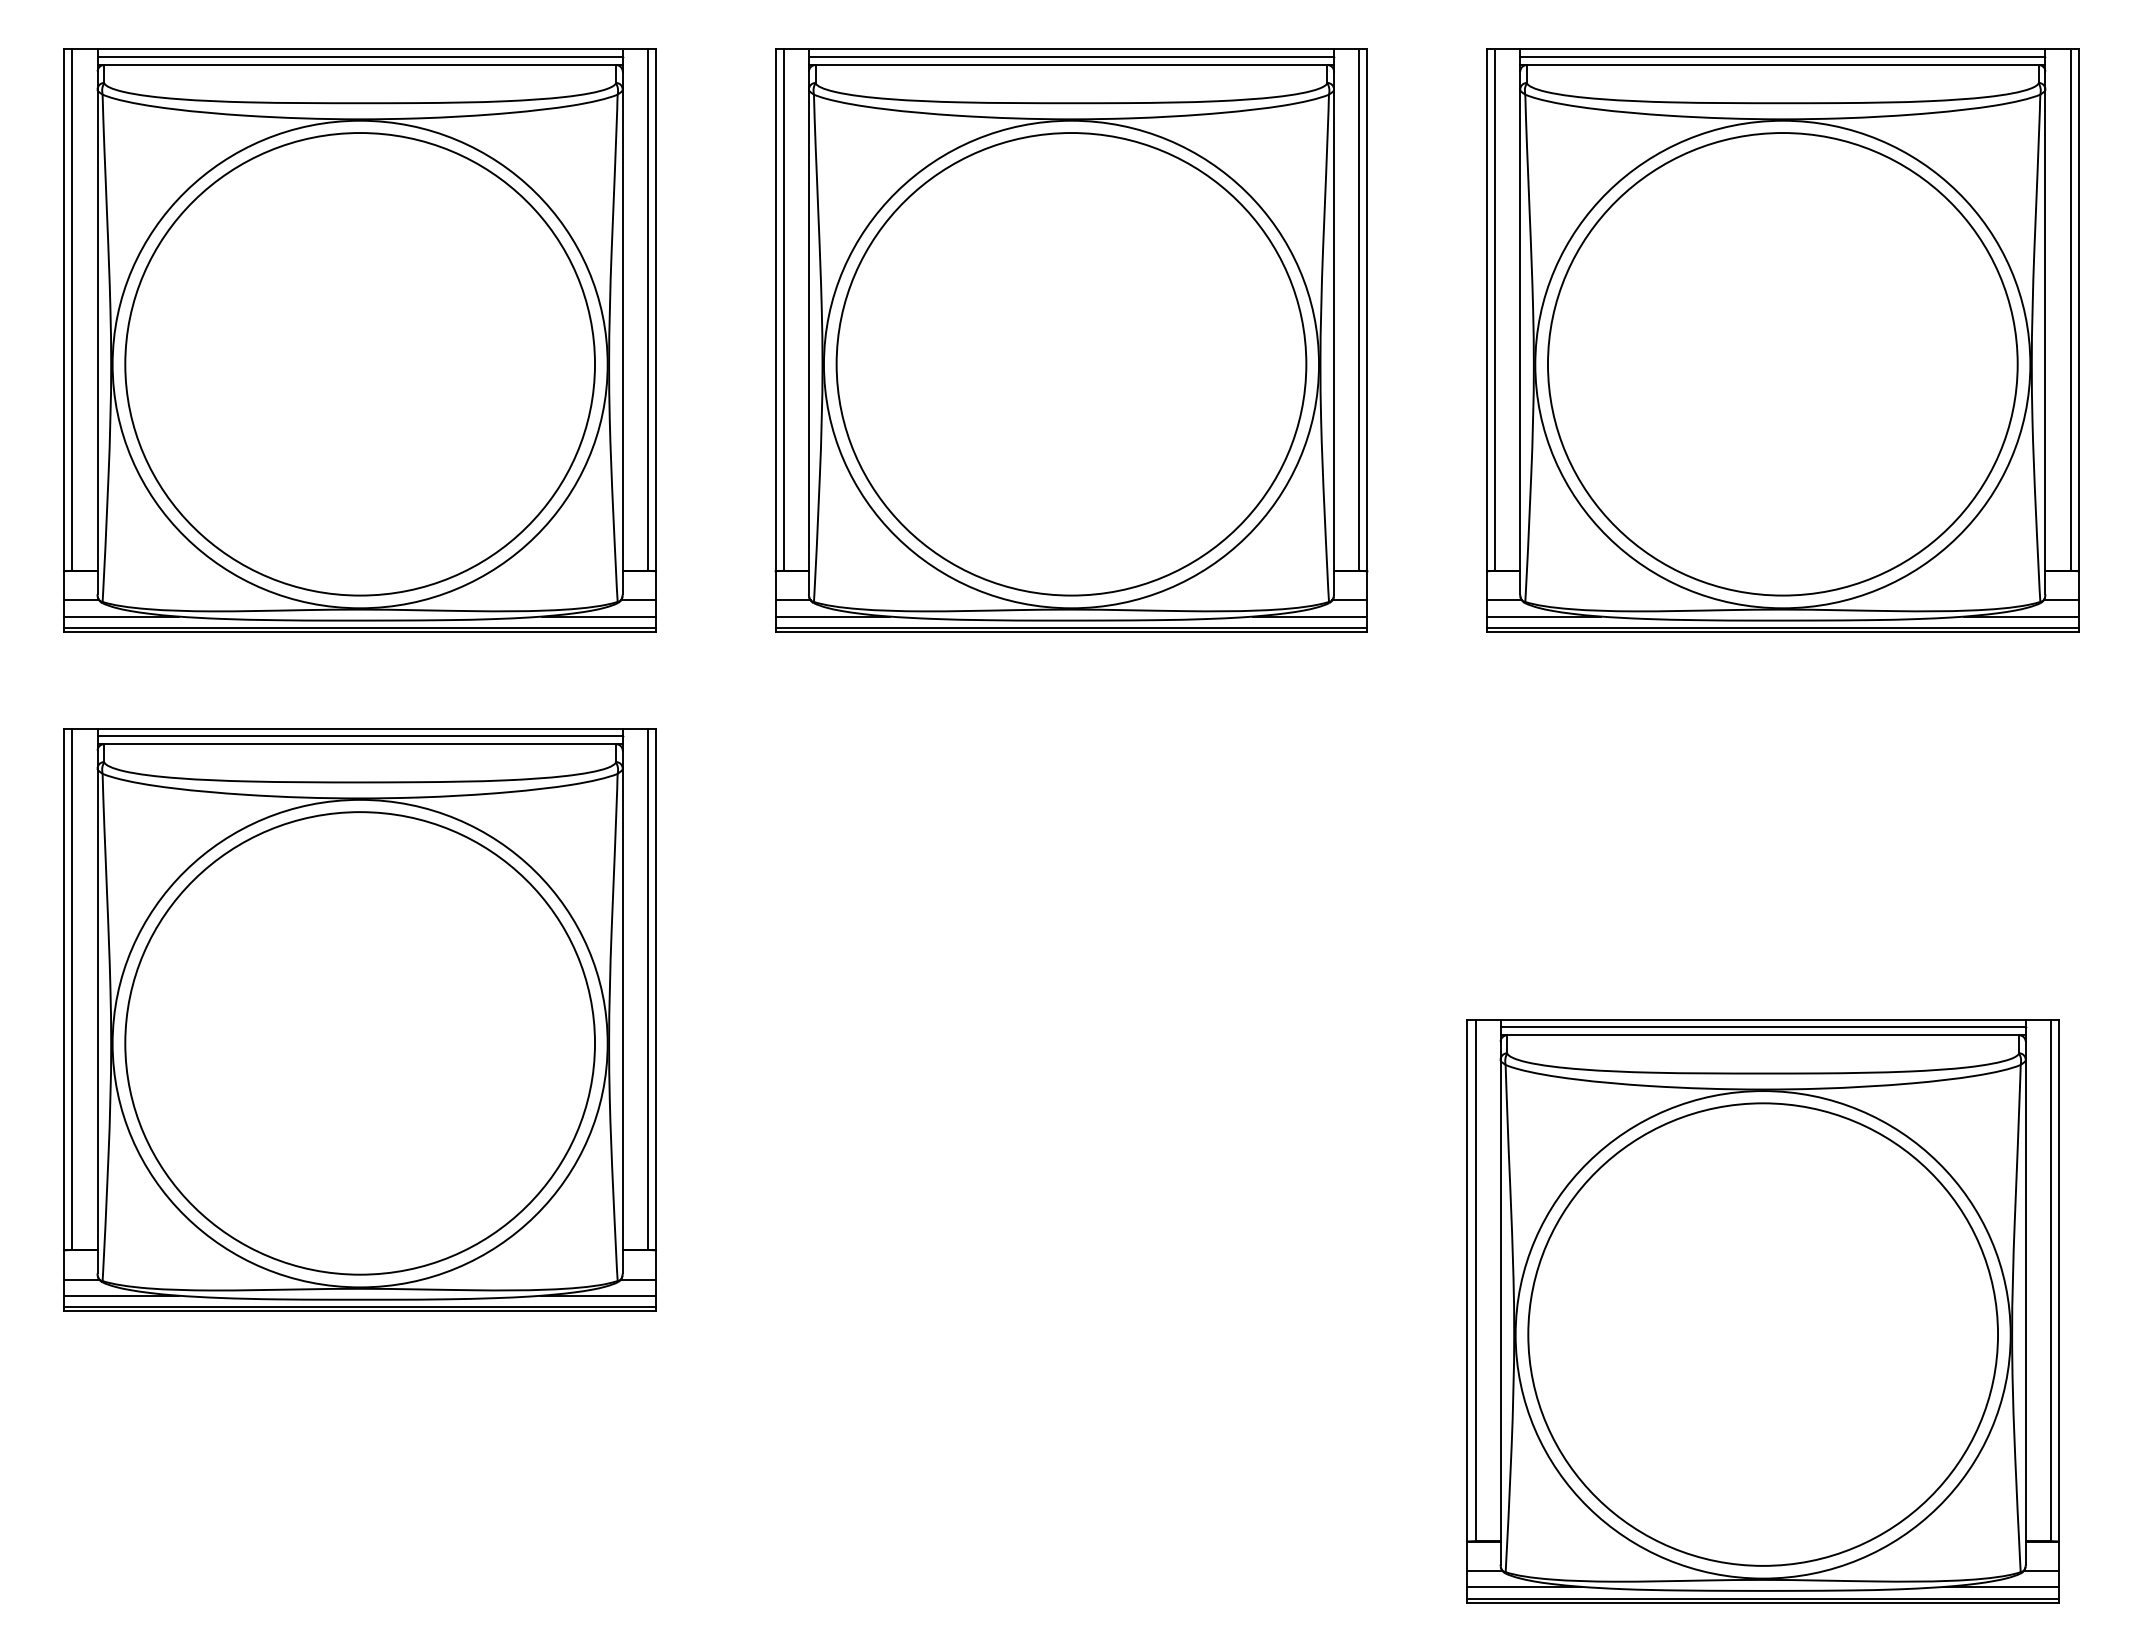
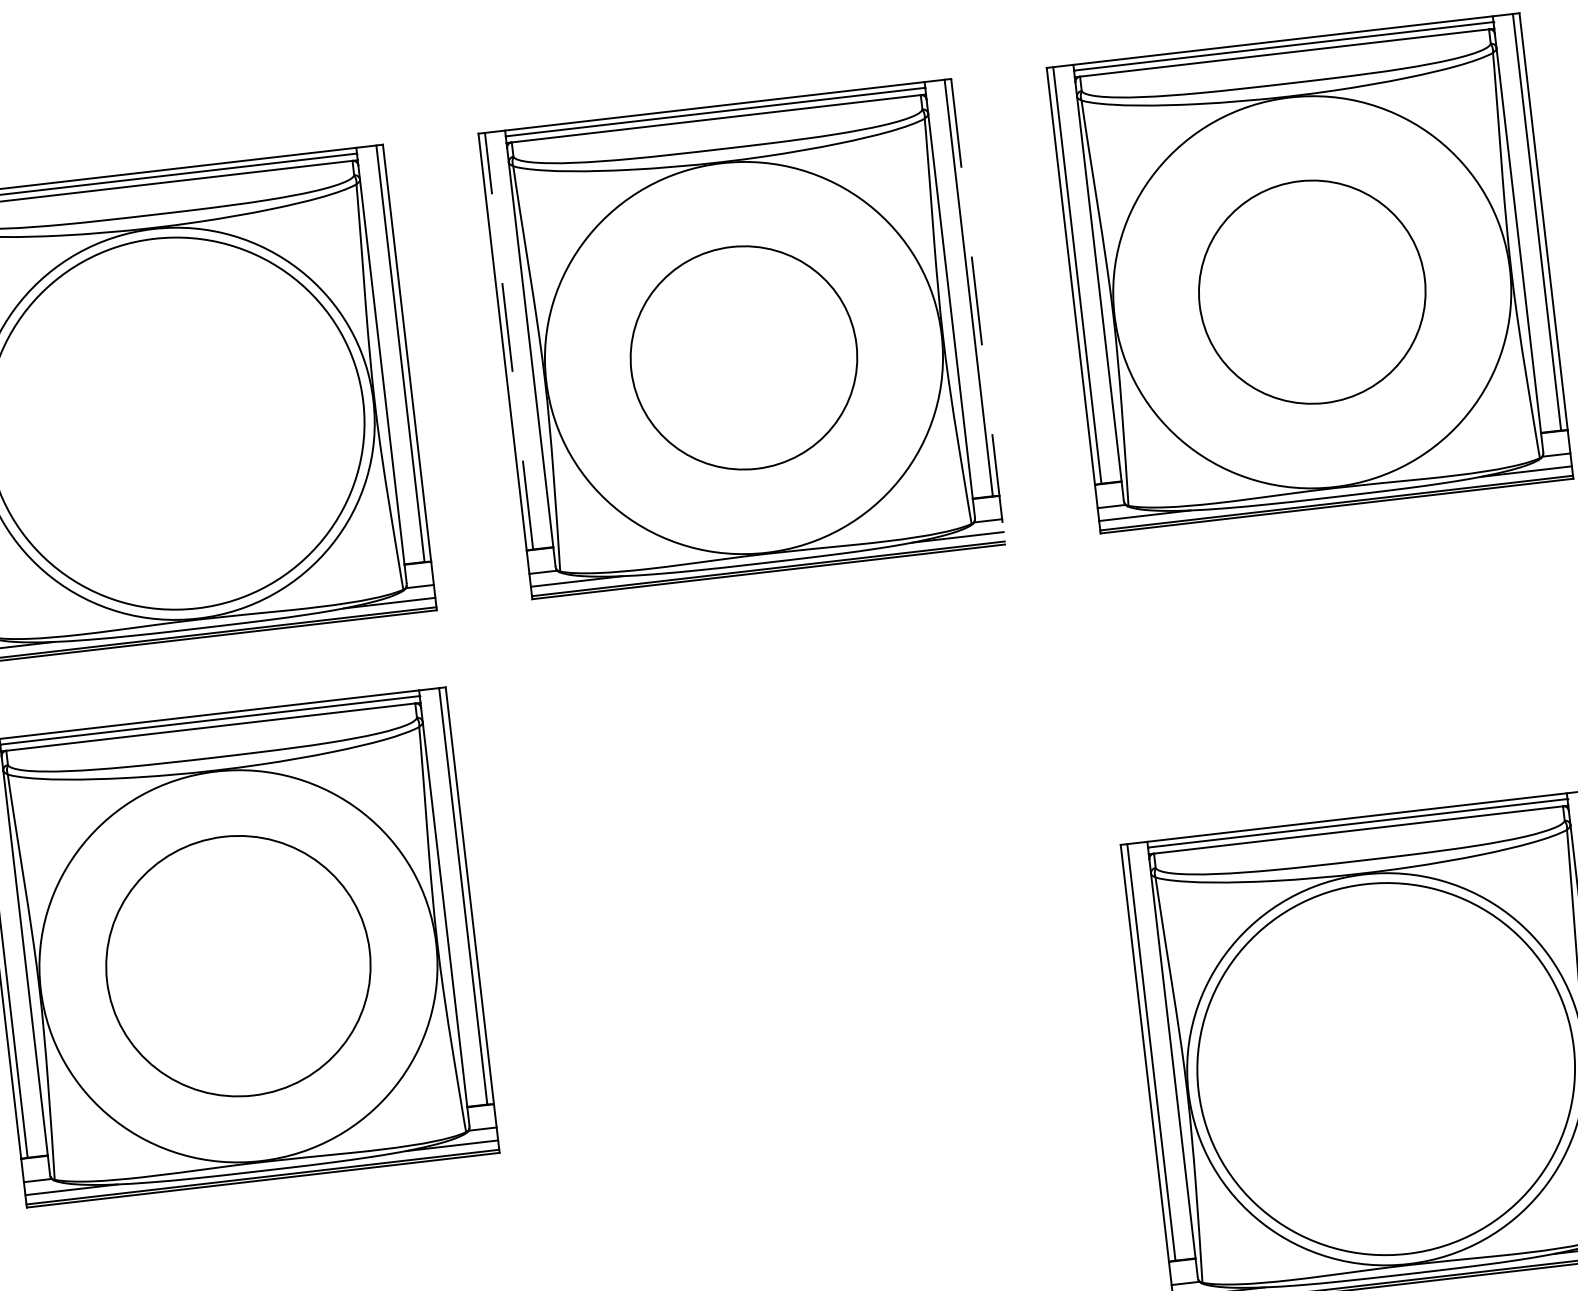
line: (783, 310) -> (508, 341), solid -> dashed
line: (1367, 341) -> (978, 312), solid -> dashed
part: (1071, 364) -> (743, 358), size x0.6
part: (1782, 364) -> (1311, 292), size x0.6
part: (359, 1043) -> (237, 966), size x0.7

